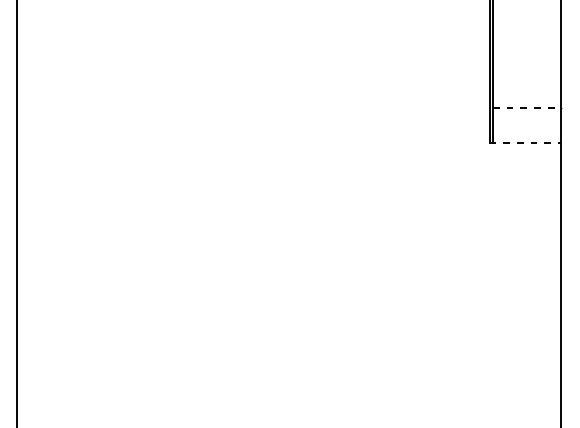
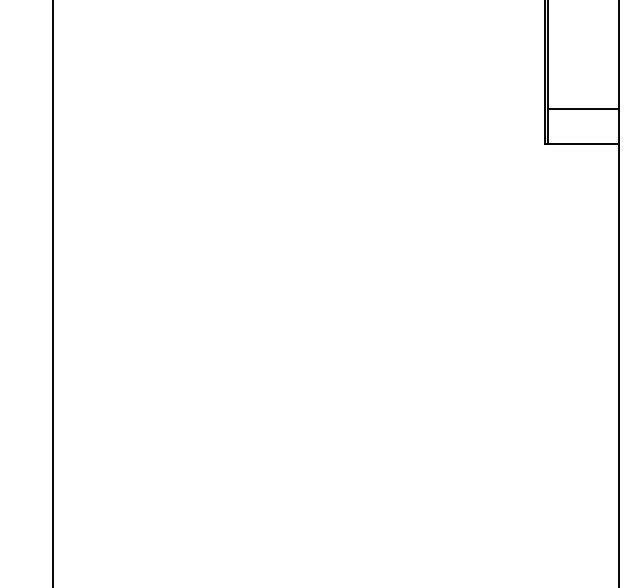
line: (526, 108) -> (583, 108), dashed -> solid
line: (526, 142) -> (582, 144), dashed -> solid

